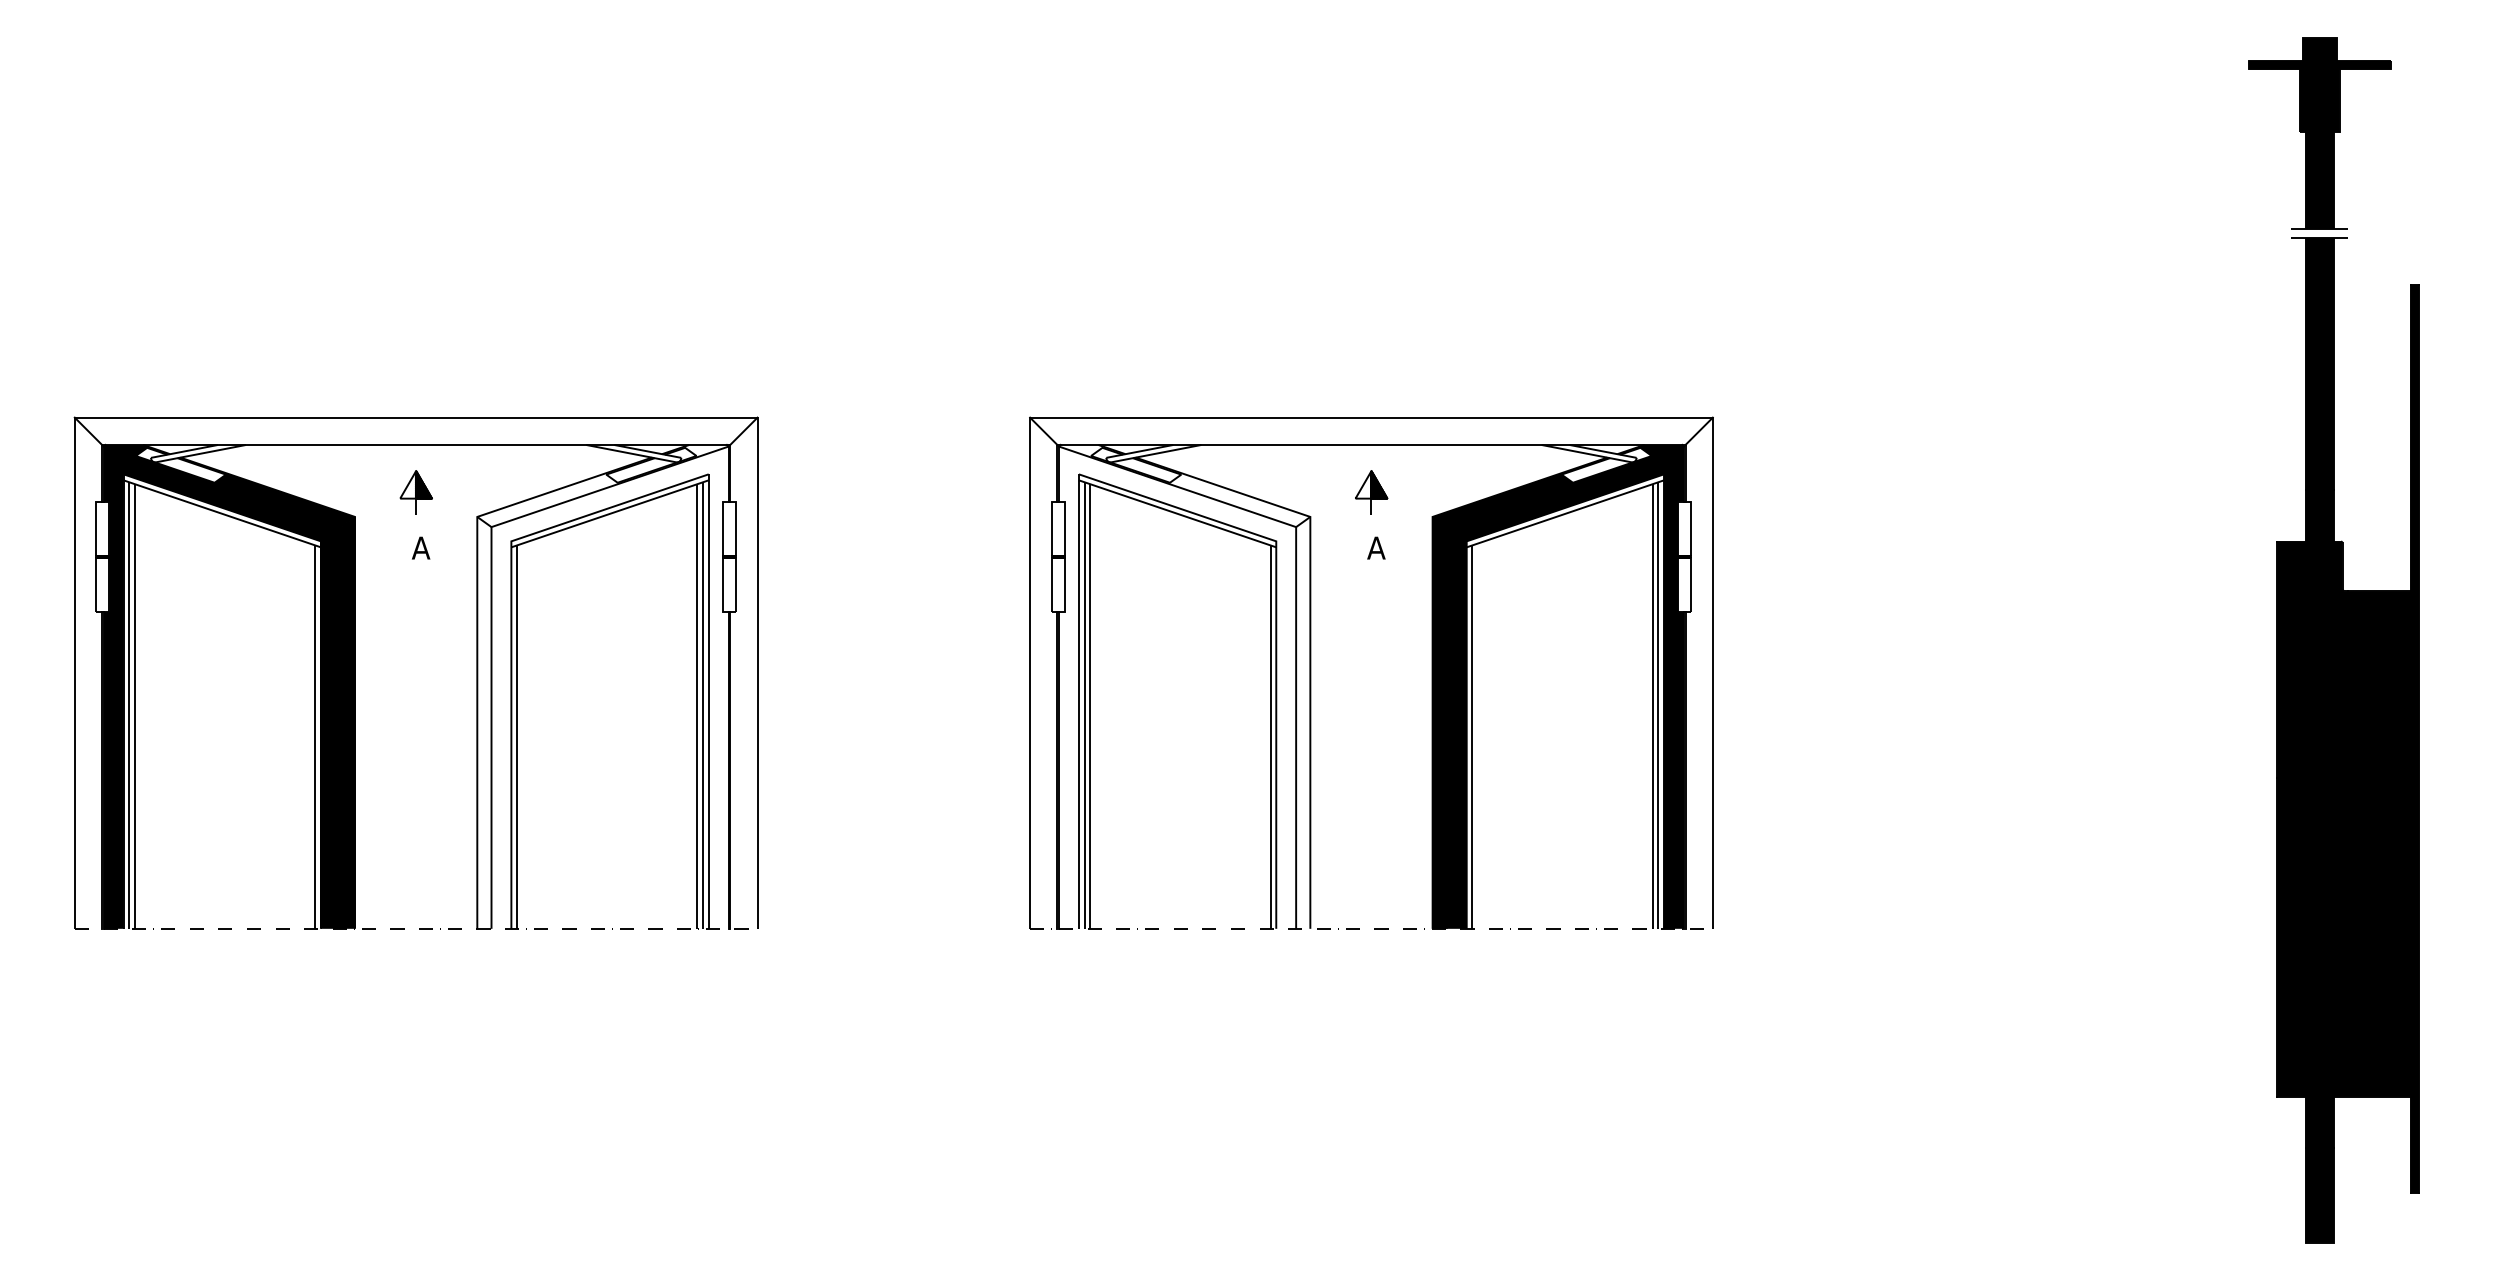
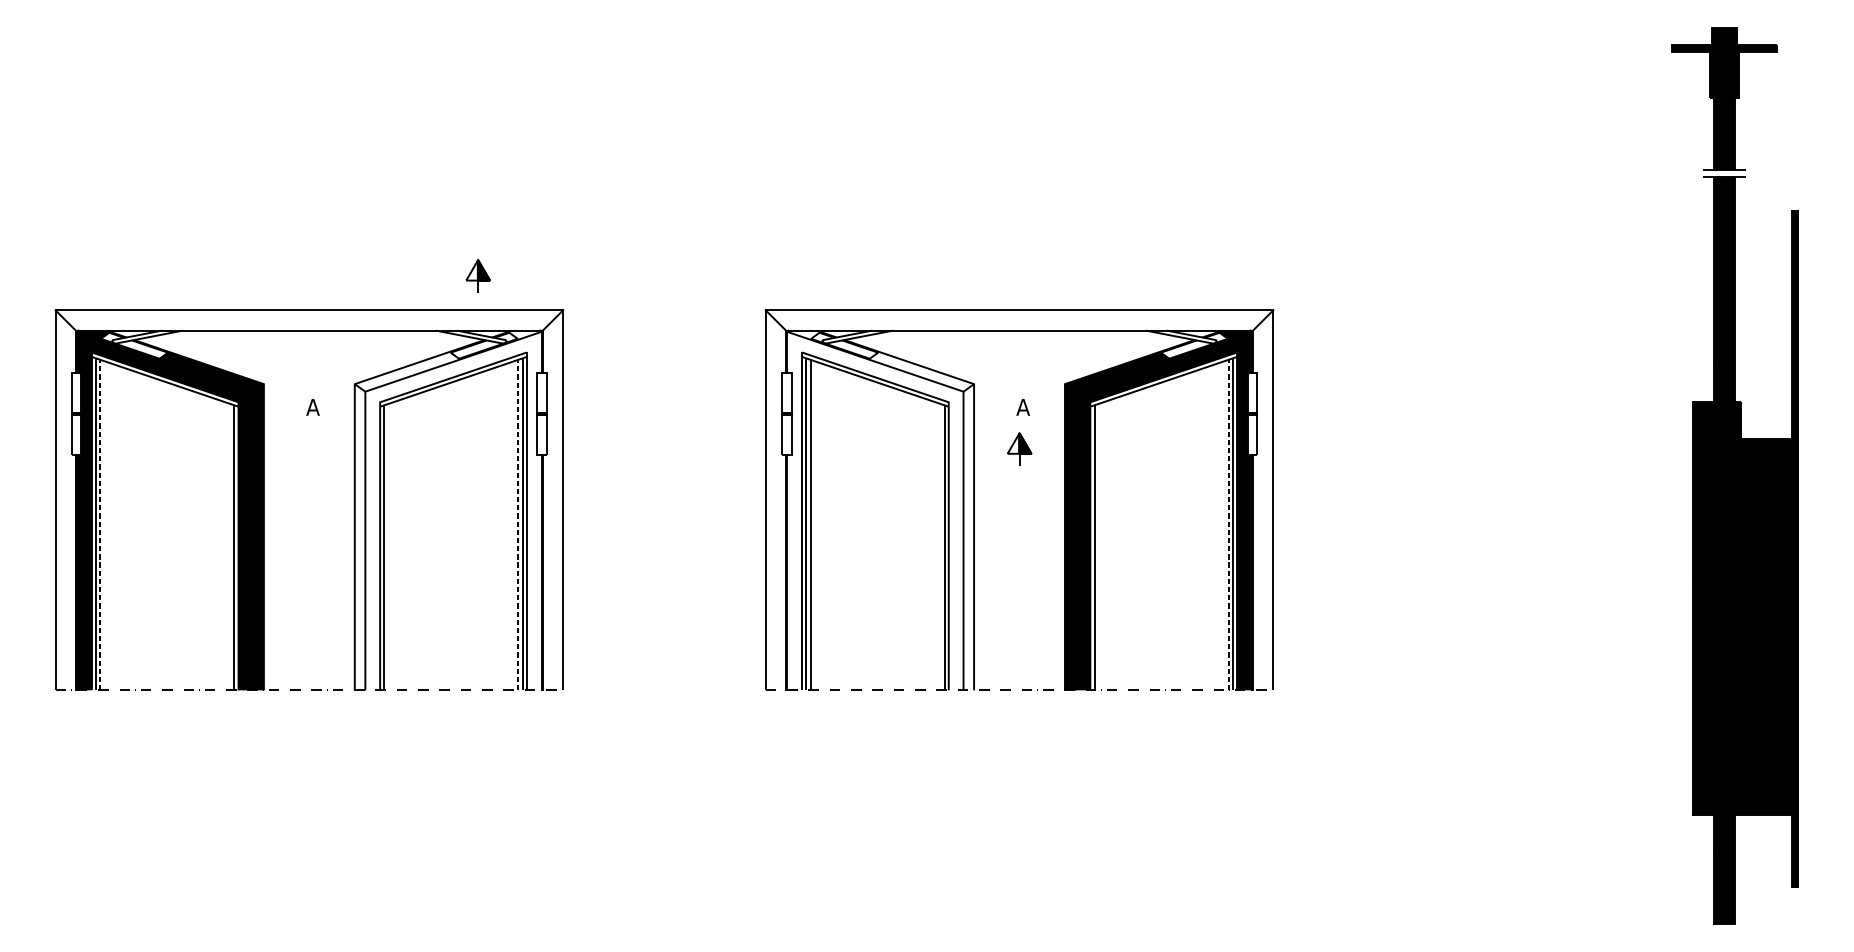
part: (415, 492) -> (477, 276), moved
part: (1371, 492) -> (1019, 449), moved
line: (134, 706) -> (99, 525), solid -> dashed
line: (697, 706) -> (518, 525), solid -> dashed
line: (1652, 706) -> (1228, 525), solid -> dashed

